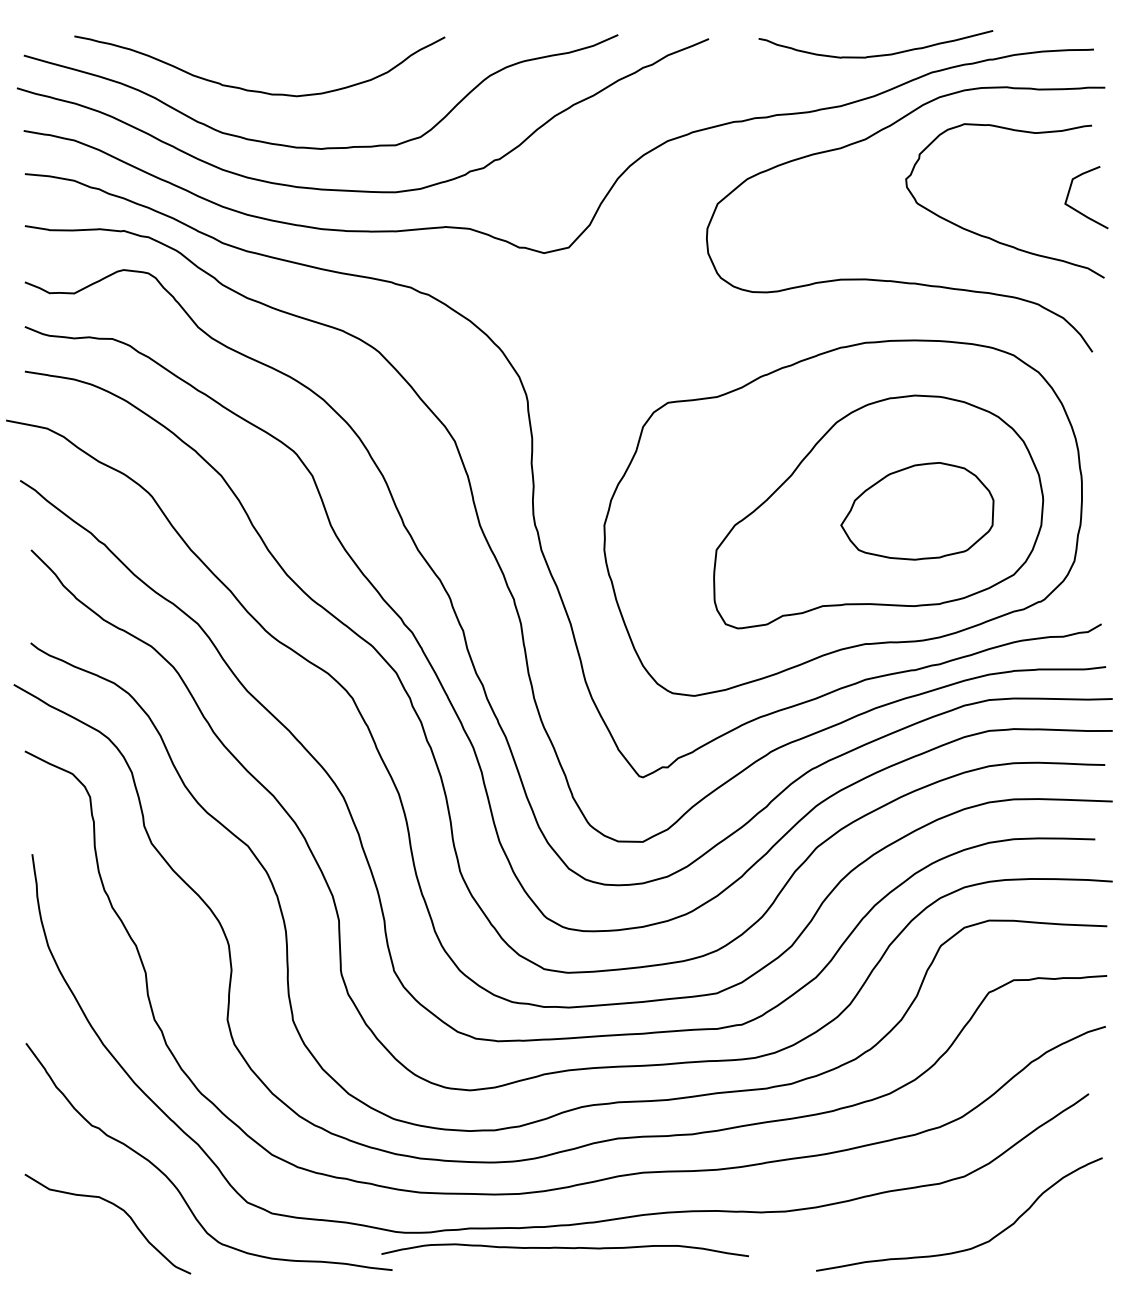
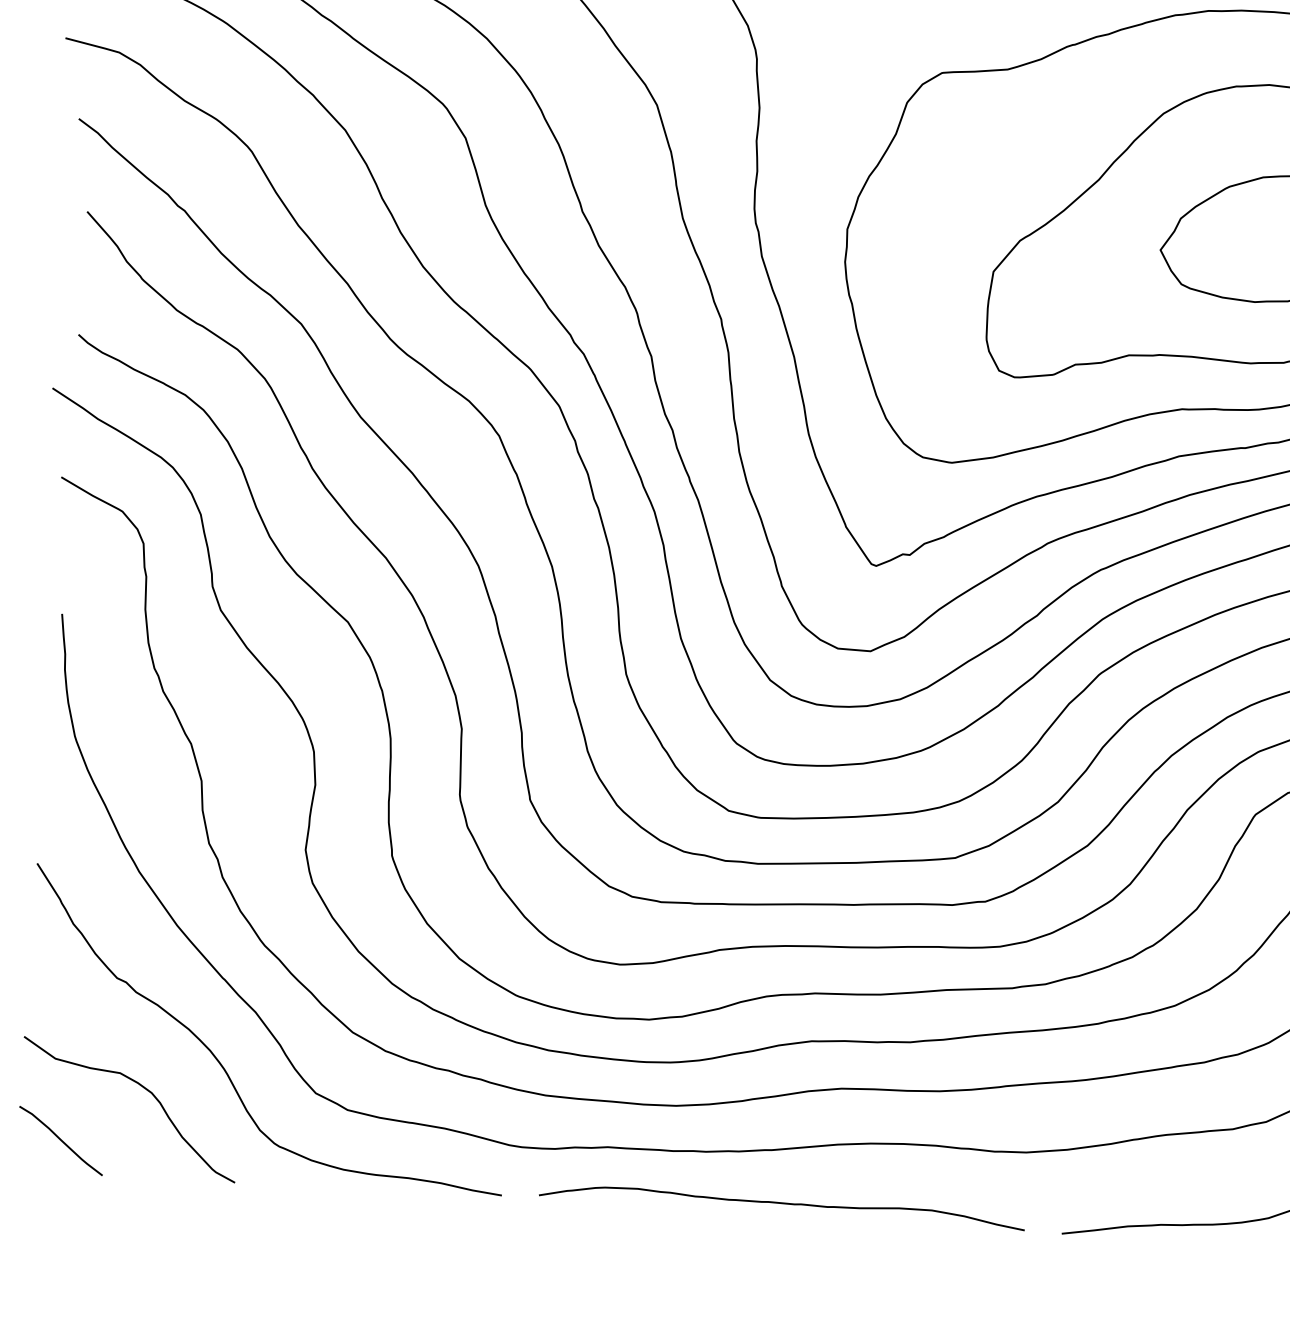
curve: (564, 1248) -> (781, 1203), moved
curve: (57, 1250) -> (60, 1140), added

